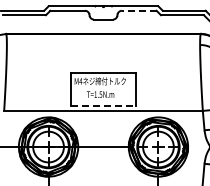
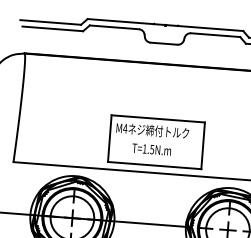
line: (138, 10) -> (214, 34), dashed -> solid
line: (103, 105) -> (154, 165), dashed -> solid

